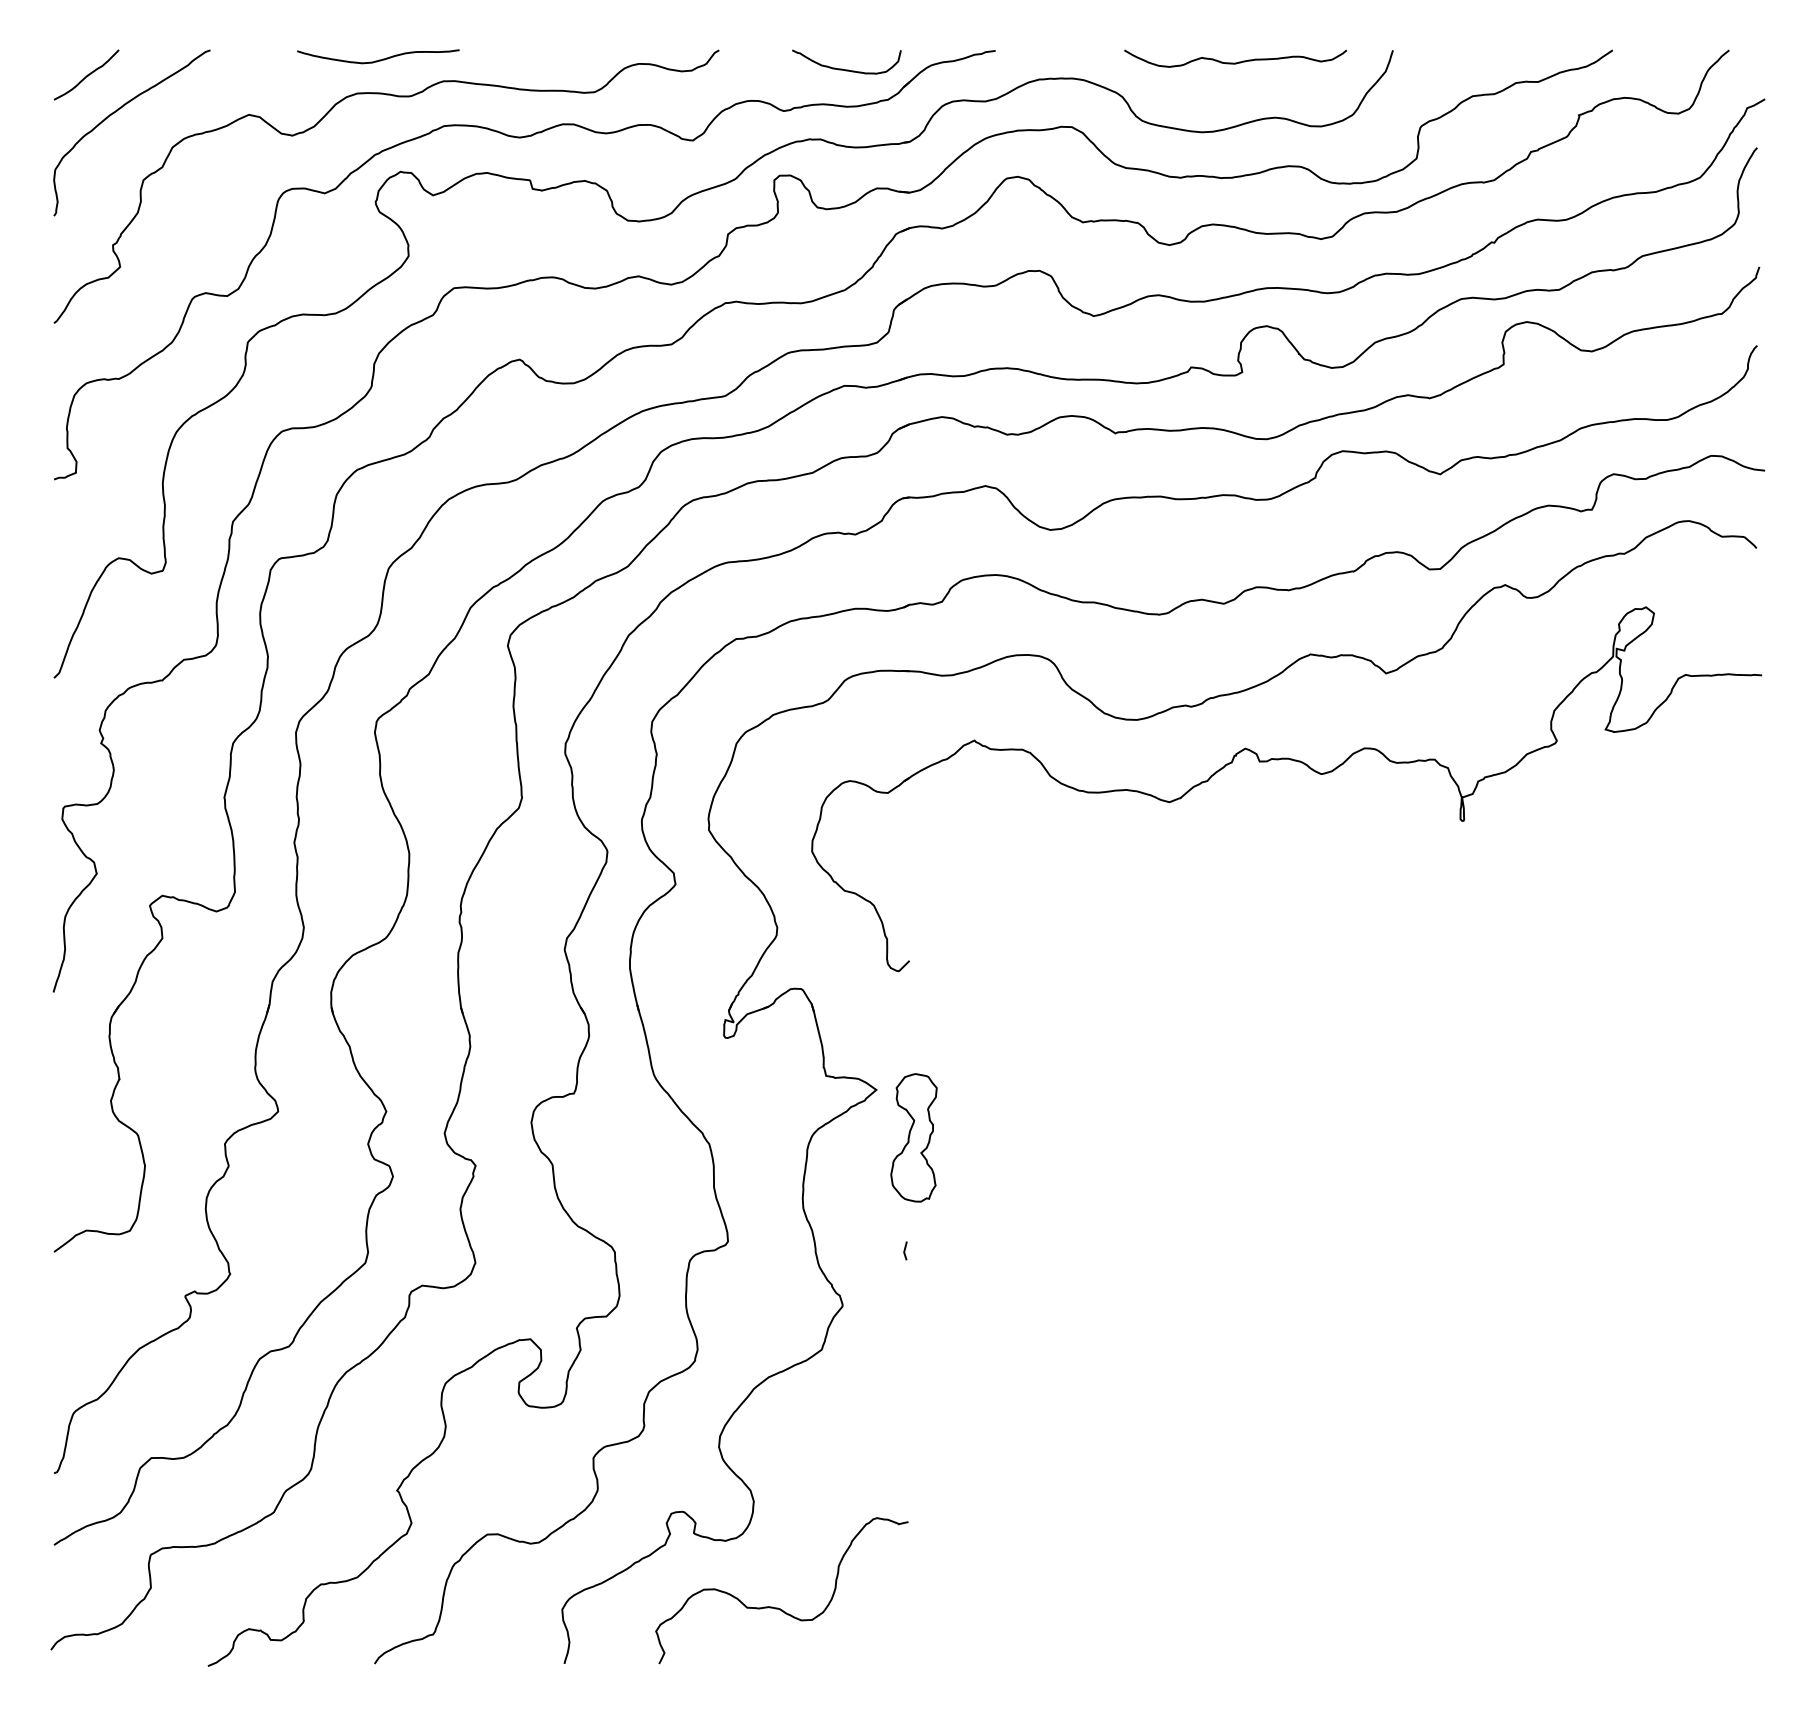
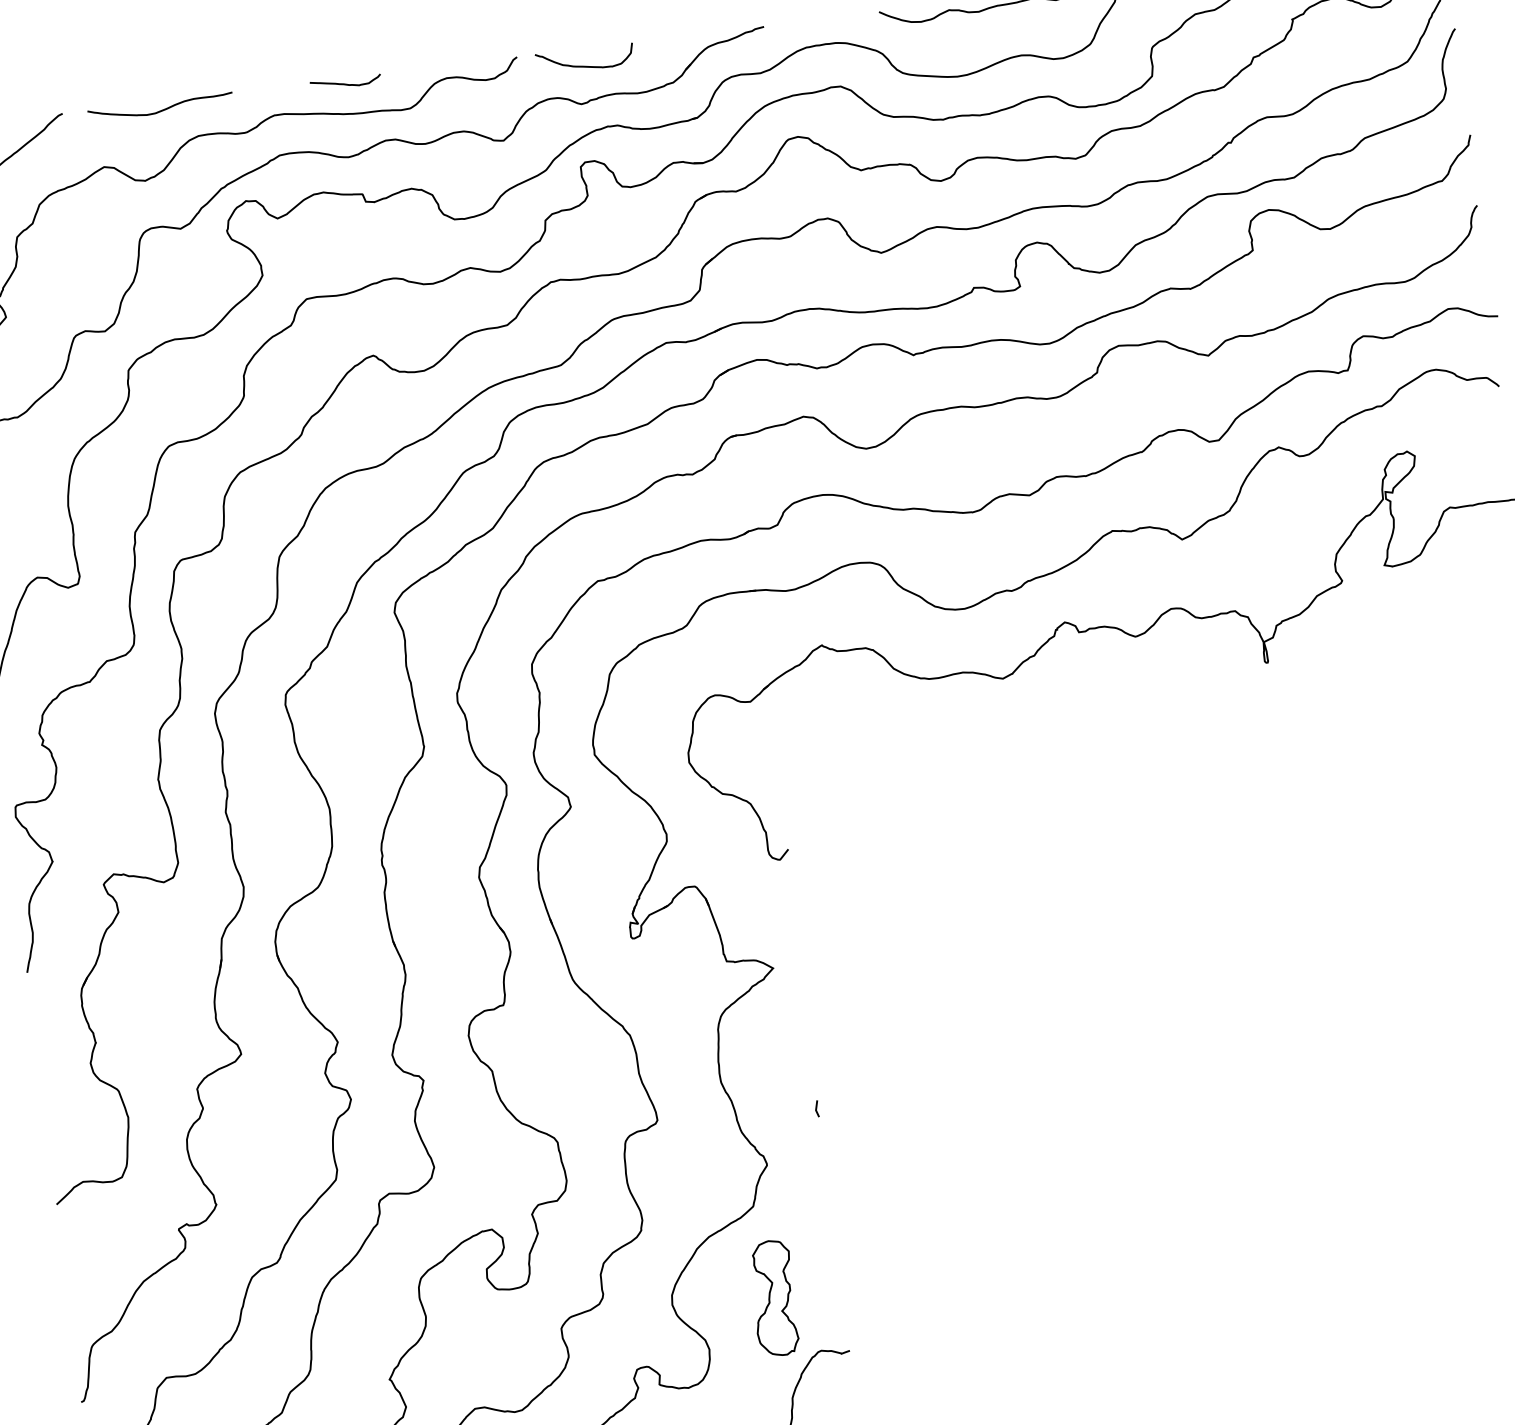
curve: (525, 55) -> (344, 83), added
curve: (379, 59) -> (161, 109), moved
curve: (846, 69) -> (585, 65), moved
part: (913, 1137) -> (773, 1298), moved

